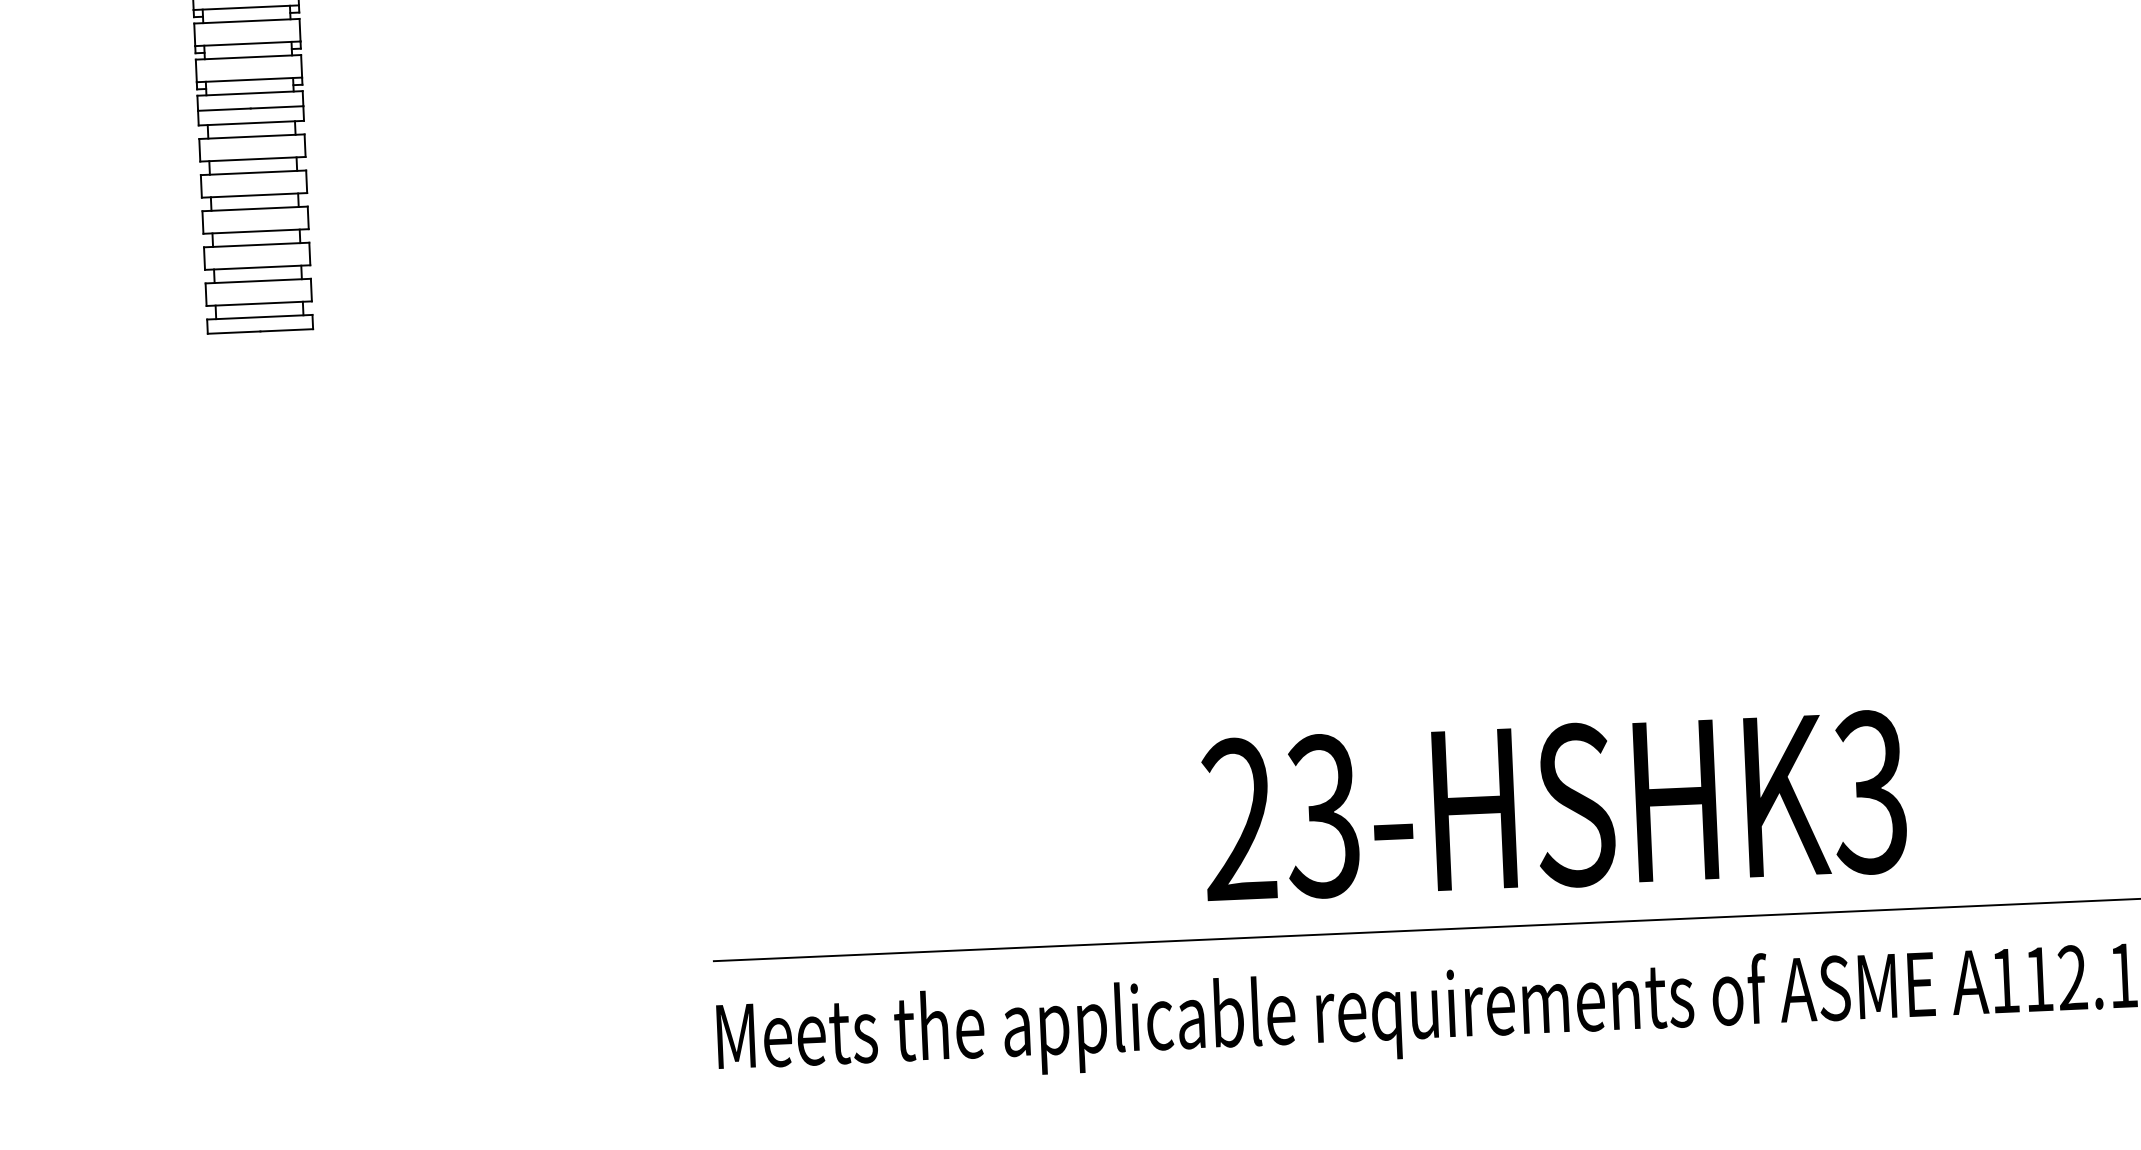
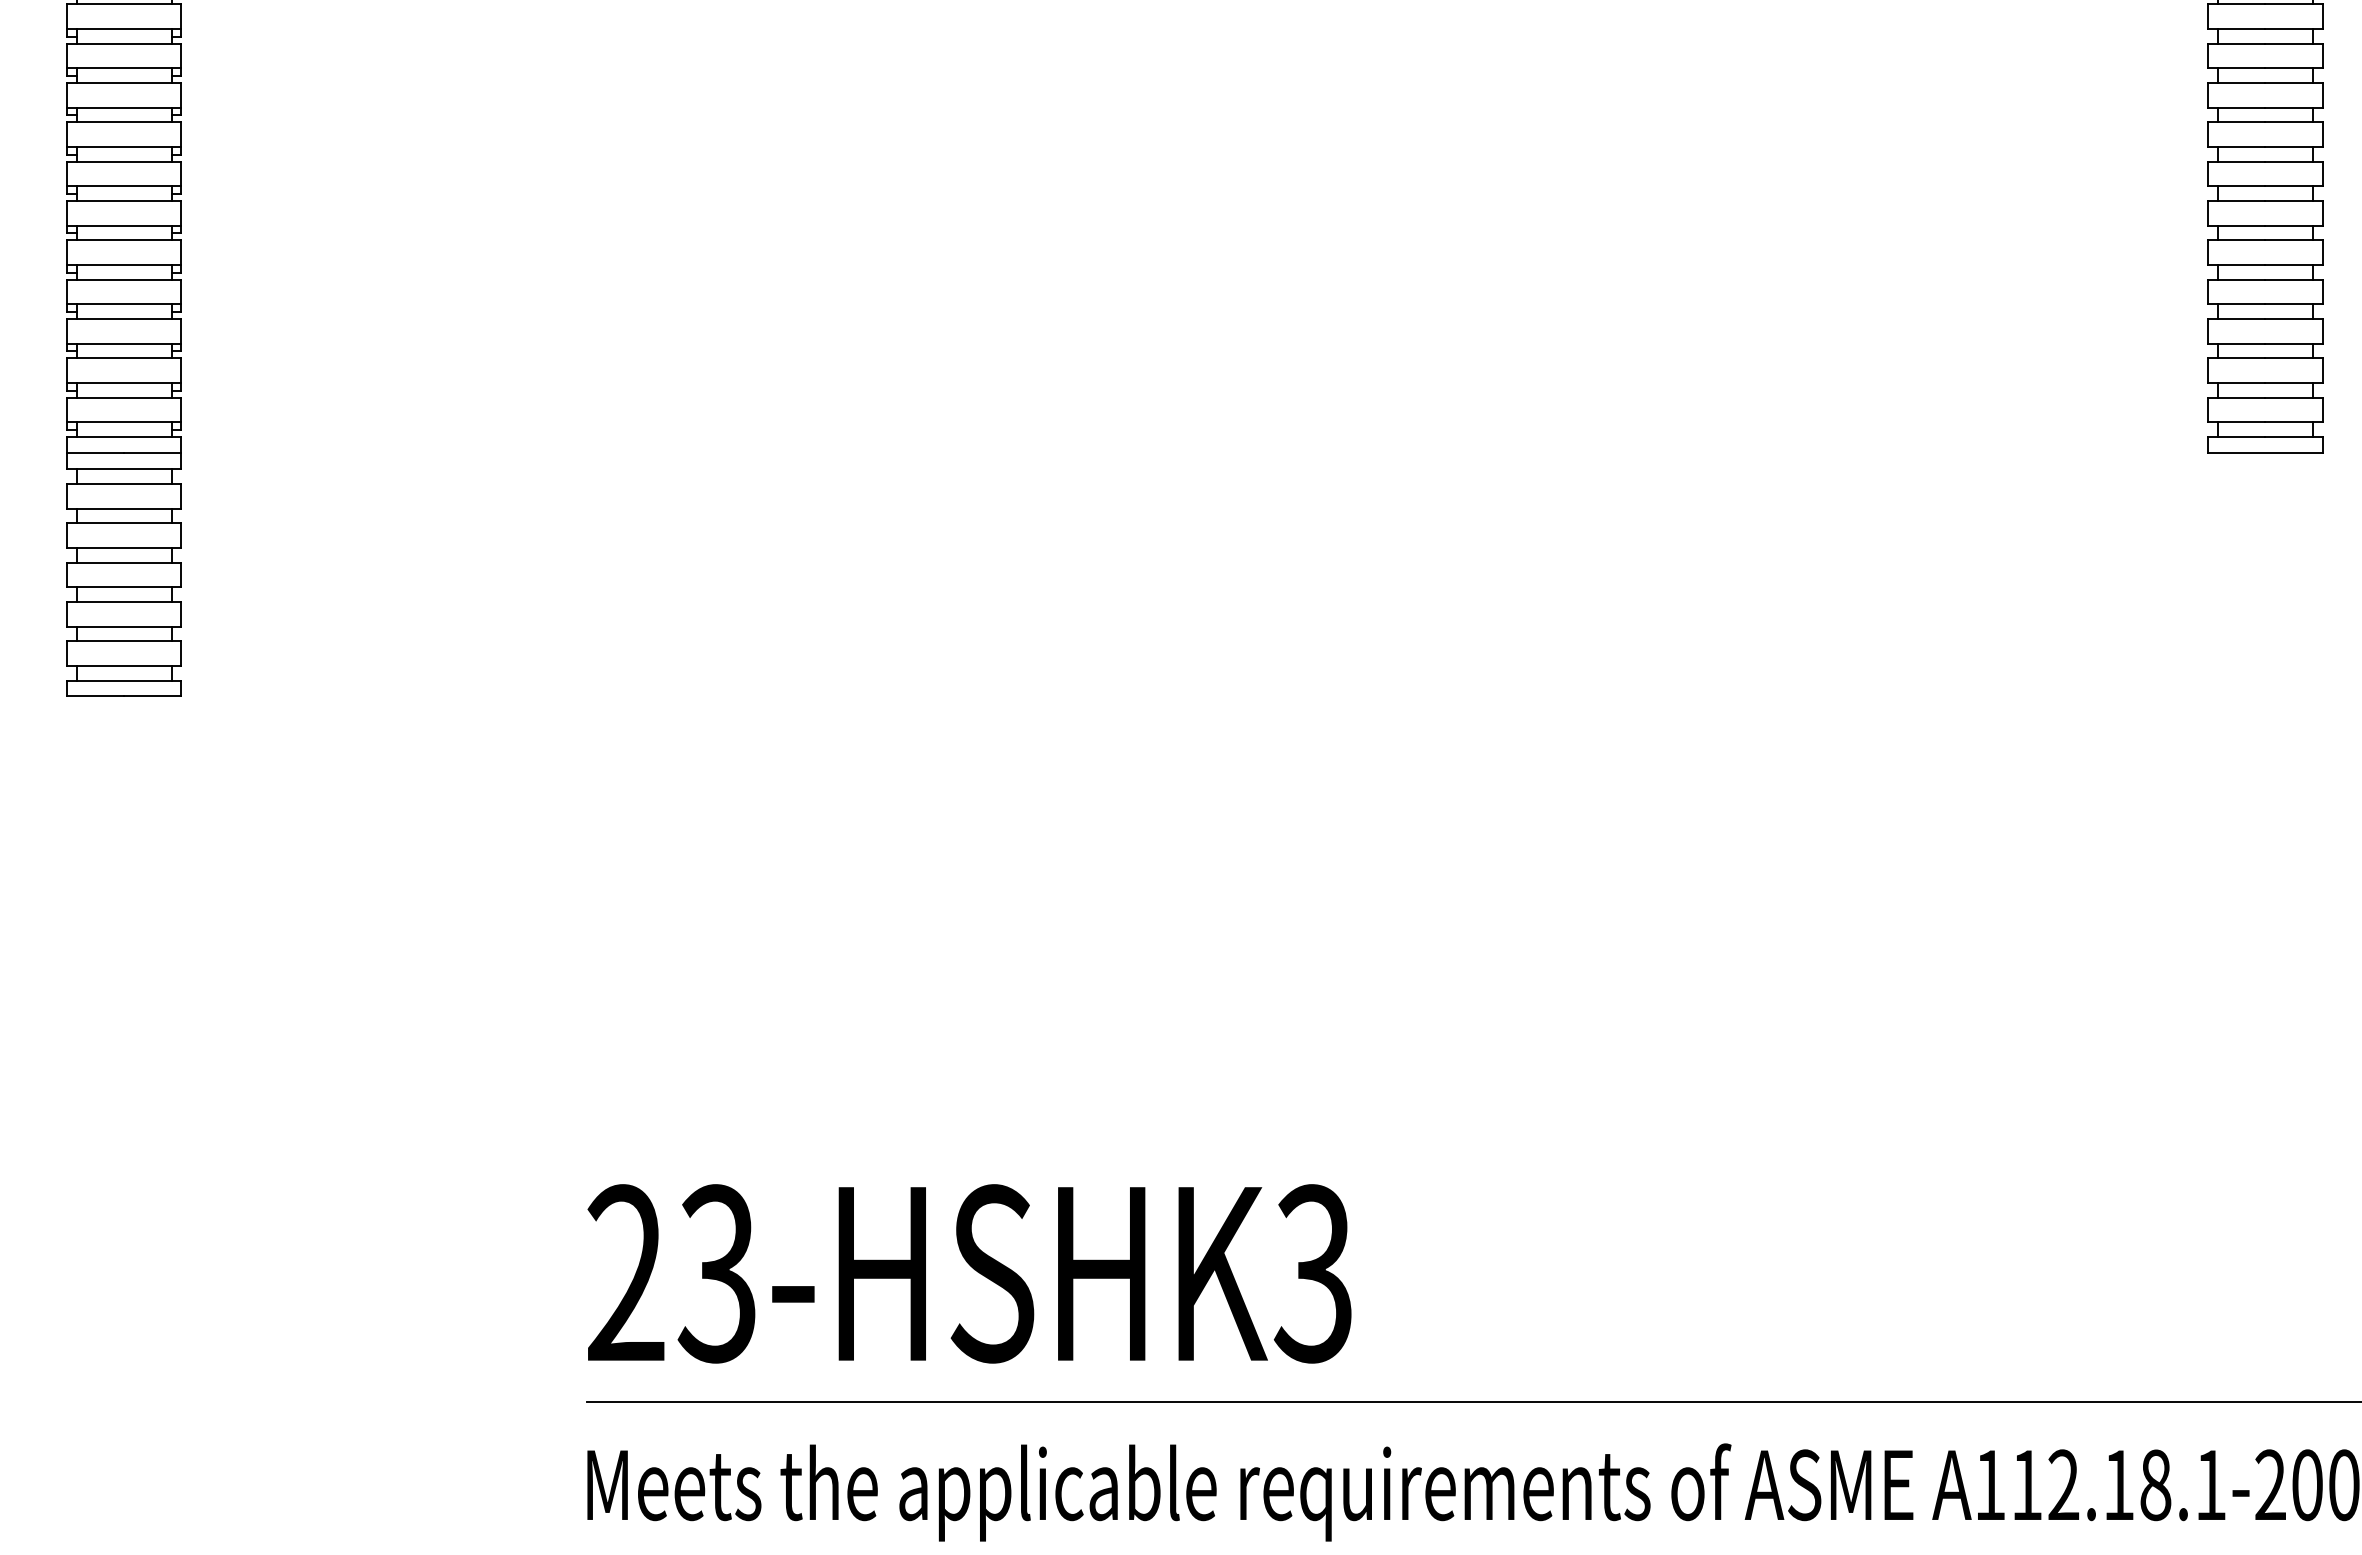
text: (1554, 805) -> (969, 1273), moved

